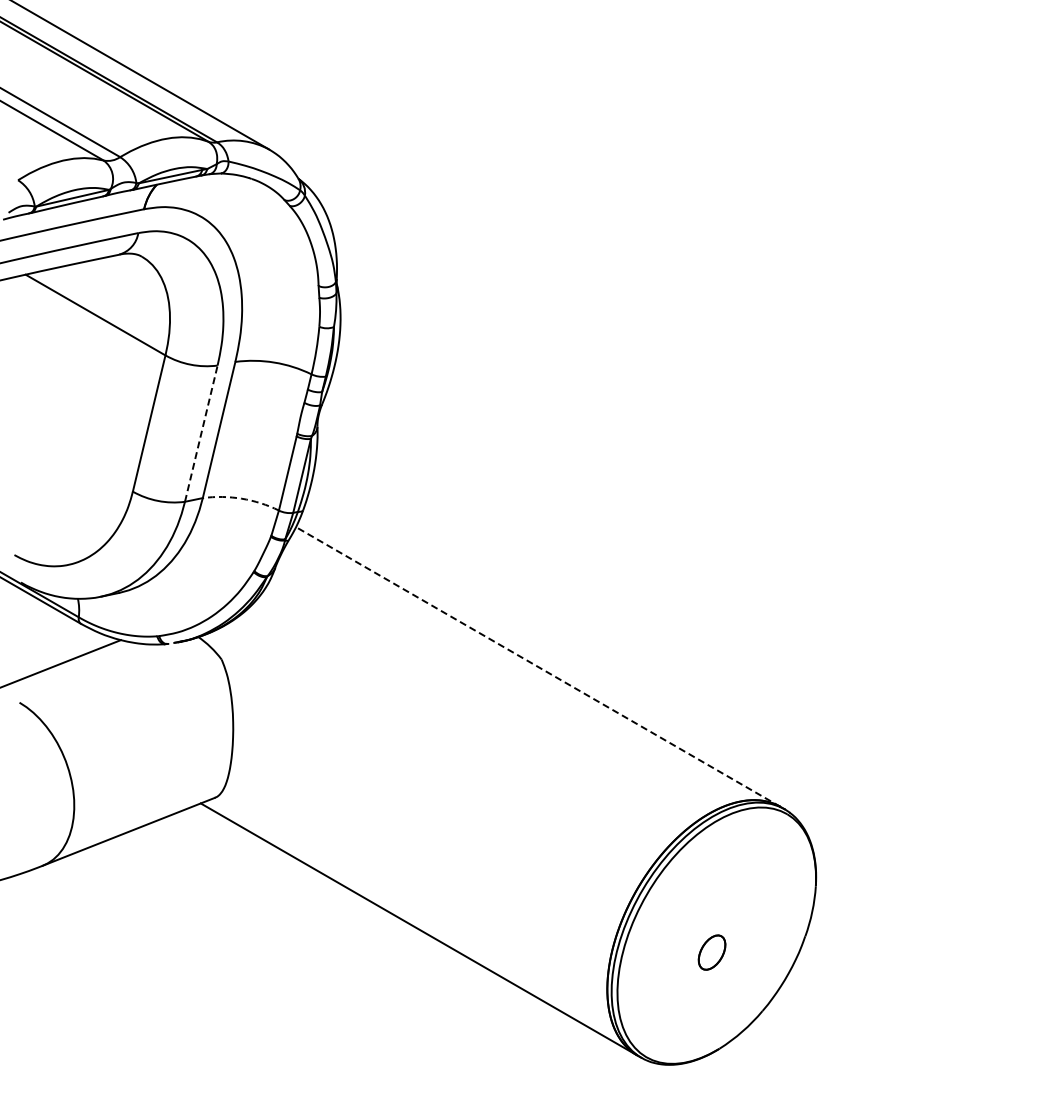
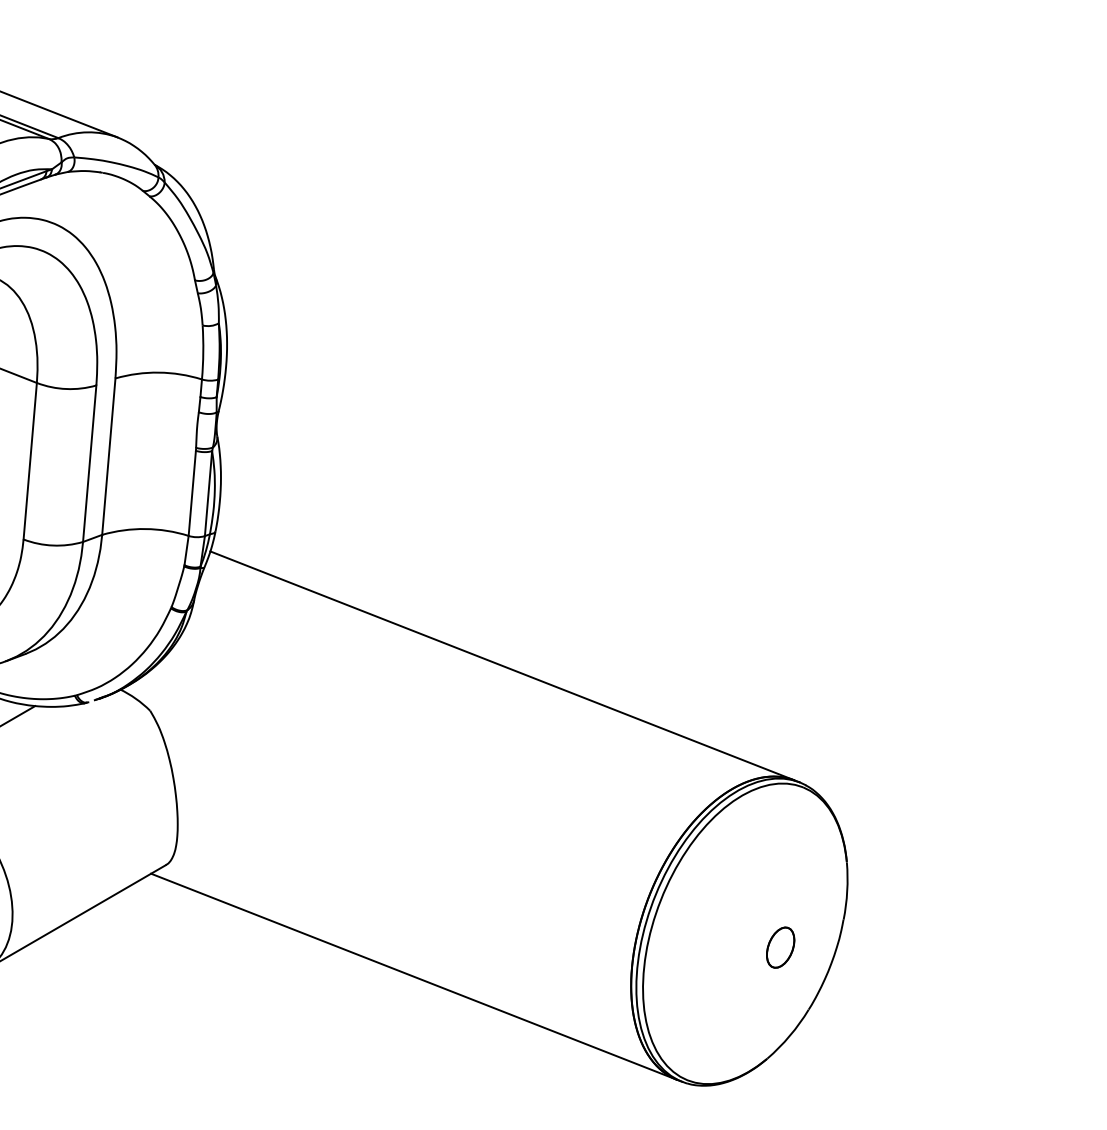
line: (201, 433) -> (89, 463), dashed -> solid
arc: (241, 498) -> (145, 528), dashed -> solid
line: (538, 666) -> (502, 665), dashed -> solid
part: (711, 952) -> (779, 947), moved

